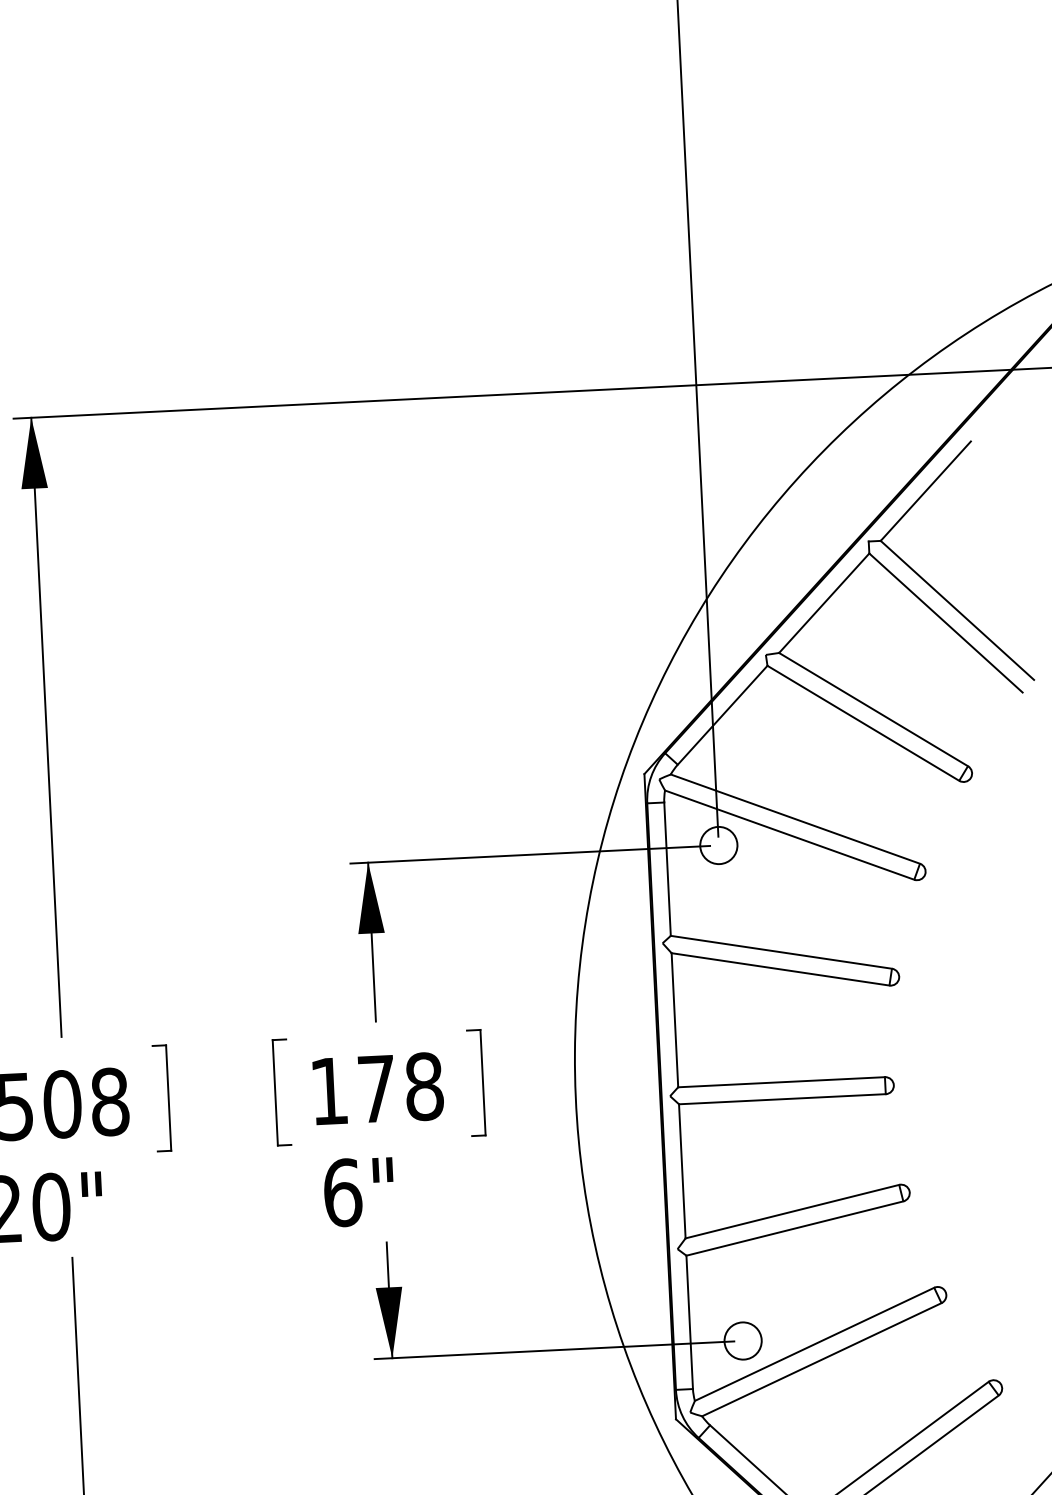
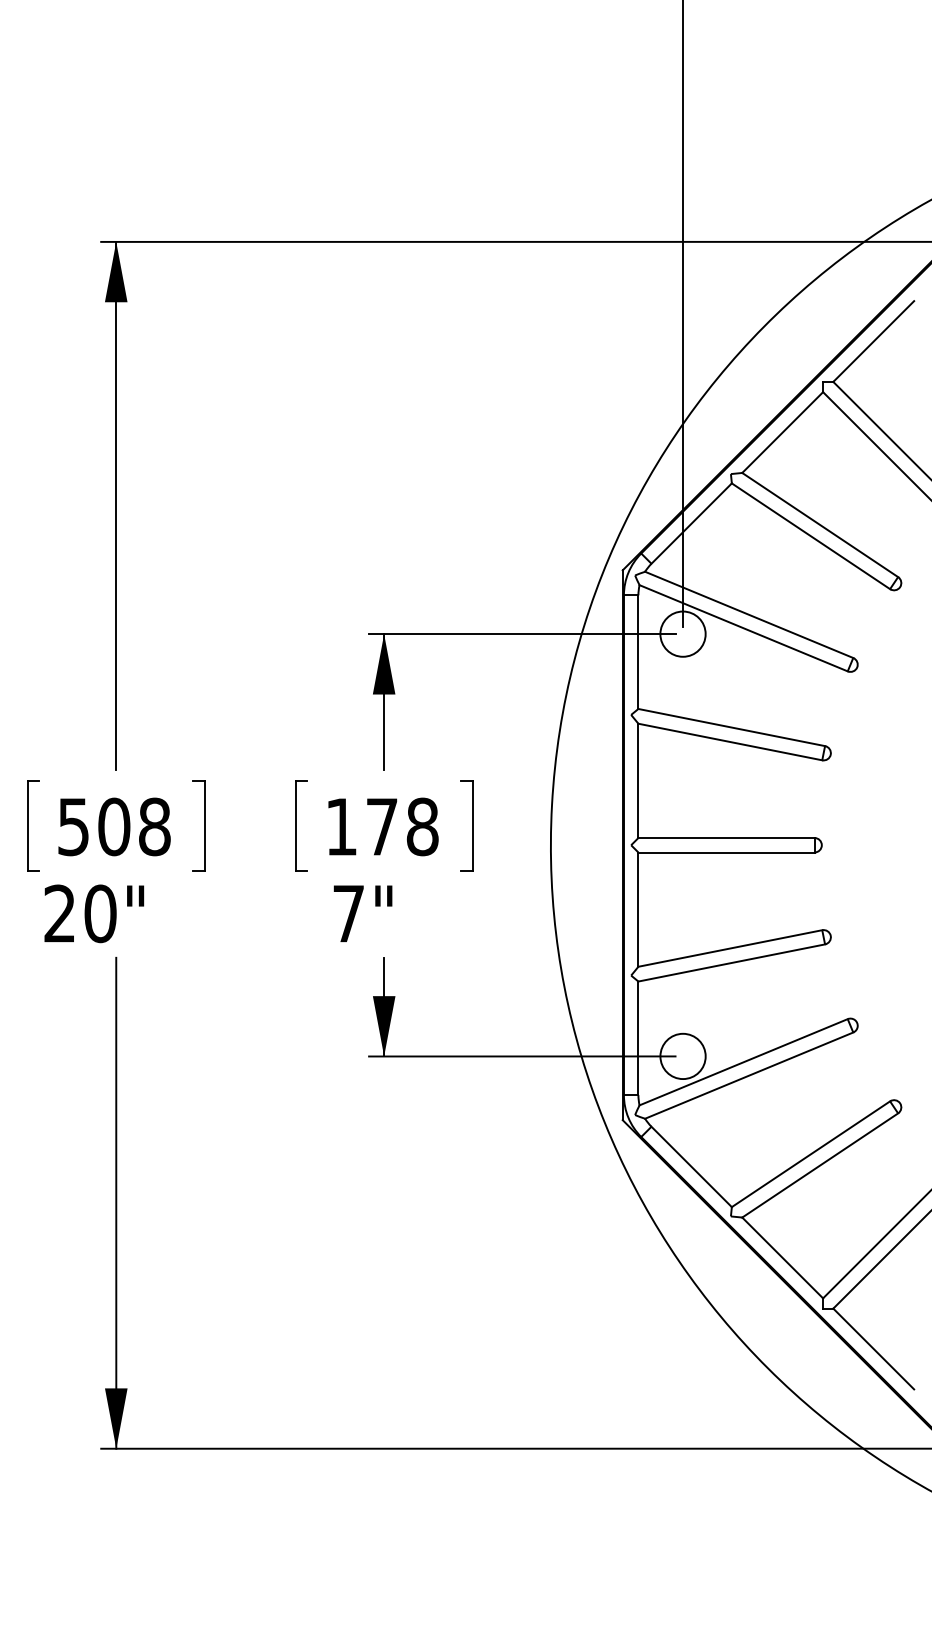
circle: (718, 844) -> (682, 633), size x1.43
text: (343, 1192) -> (349, 913), 6" -> 7"
circle: (742, 1341) -> (682, 1056), size x1.43

